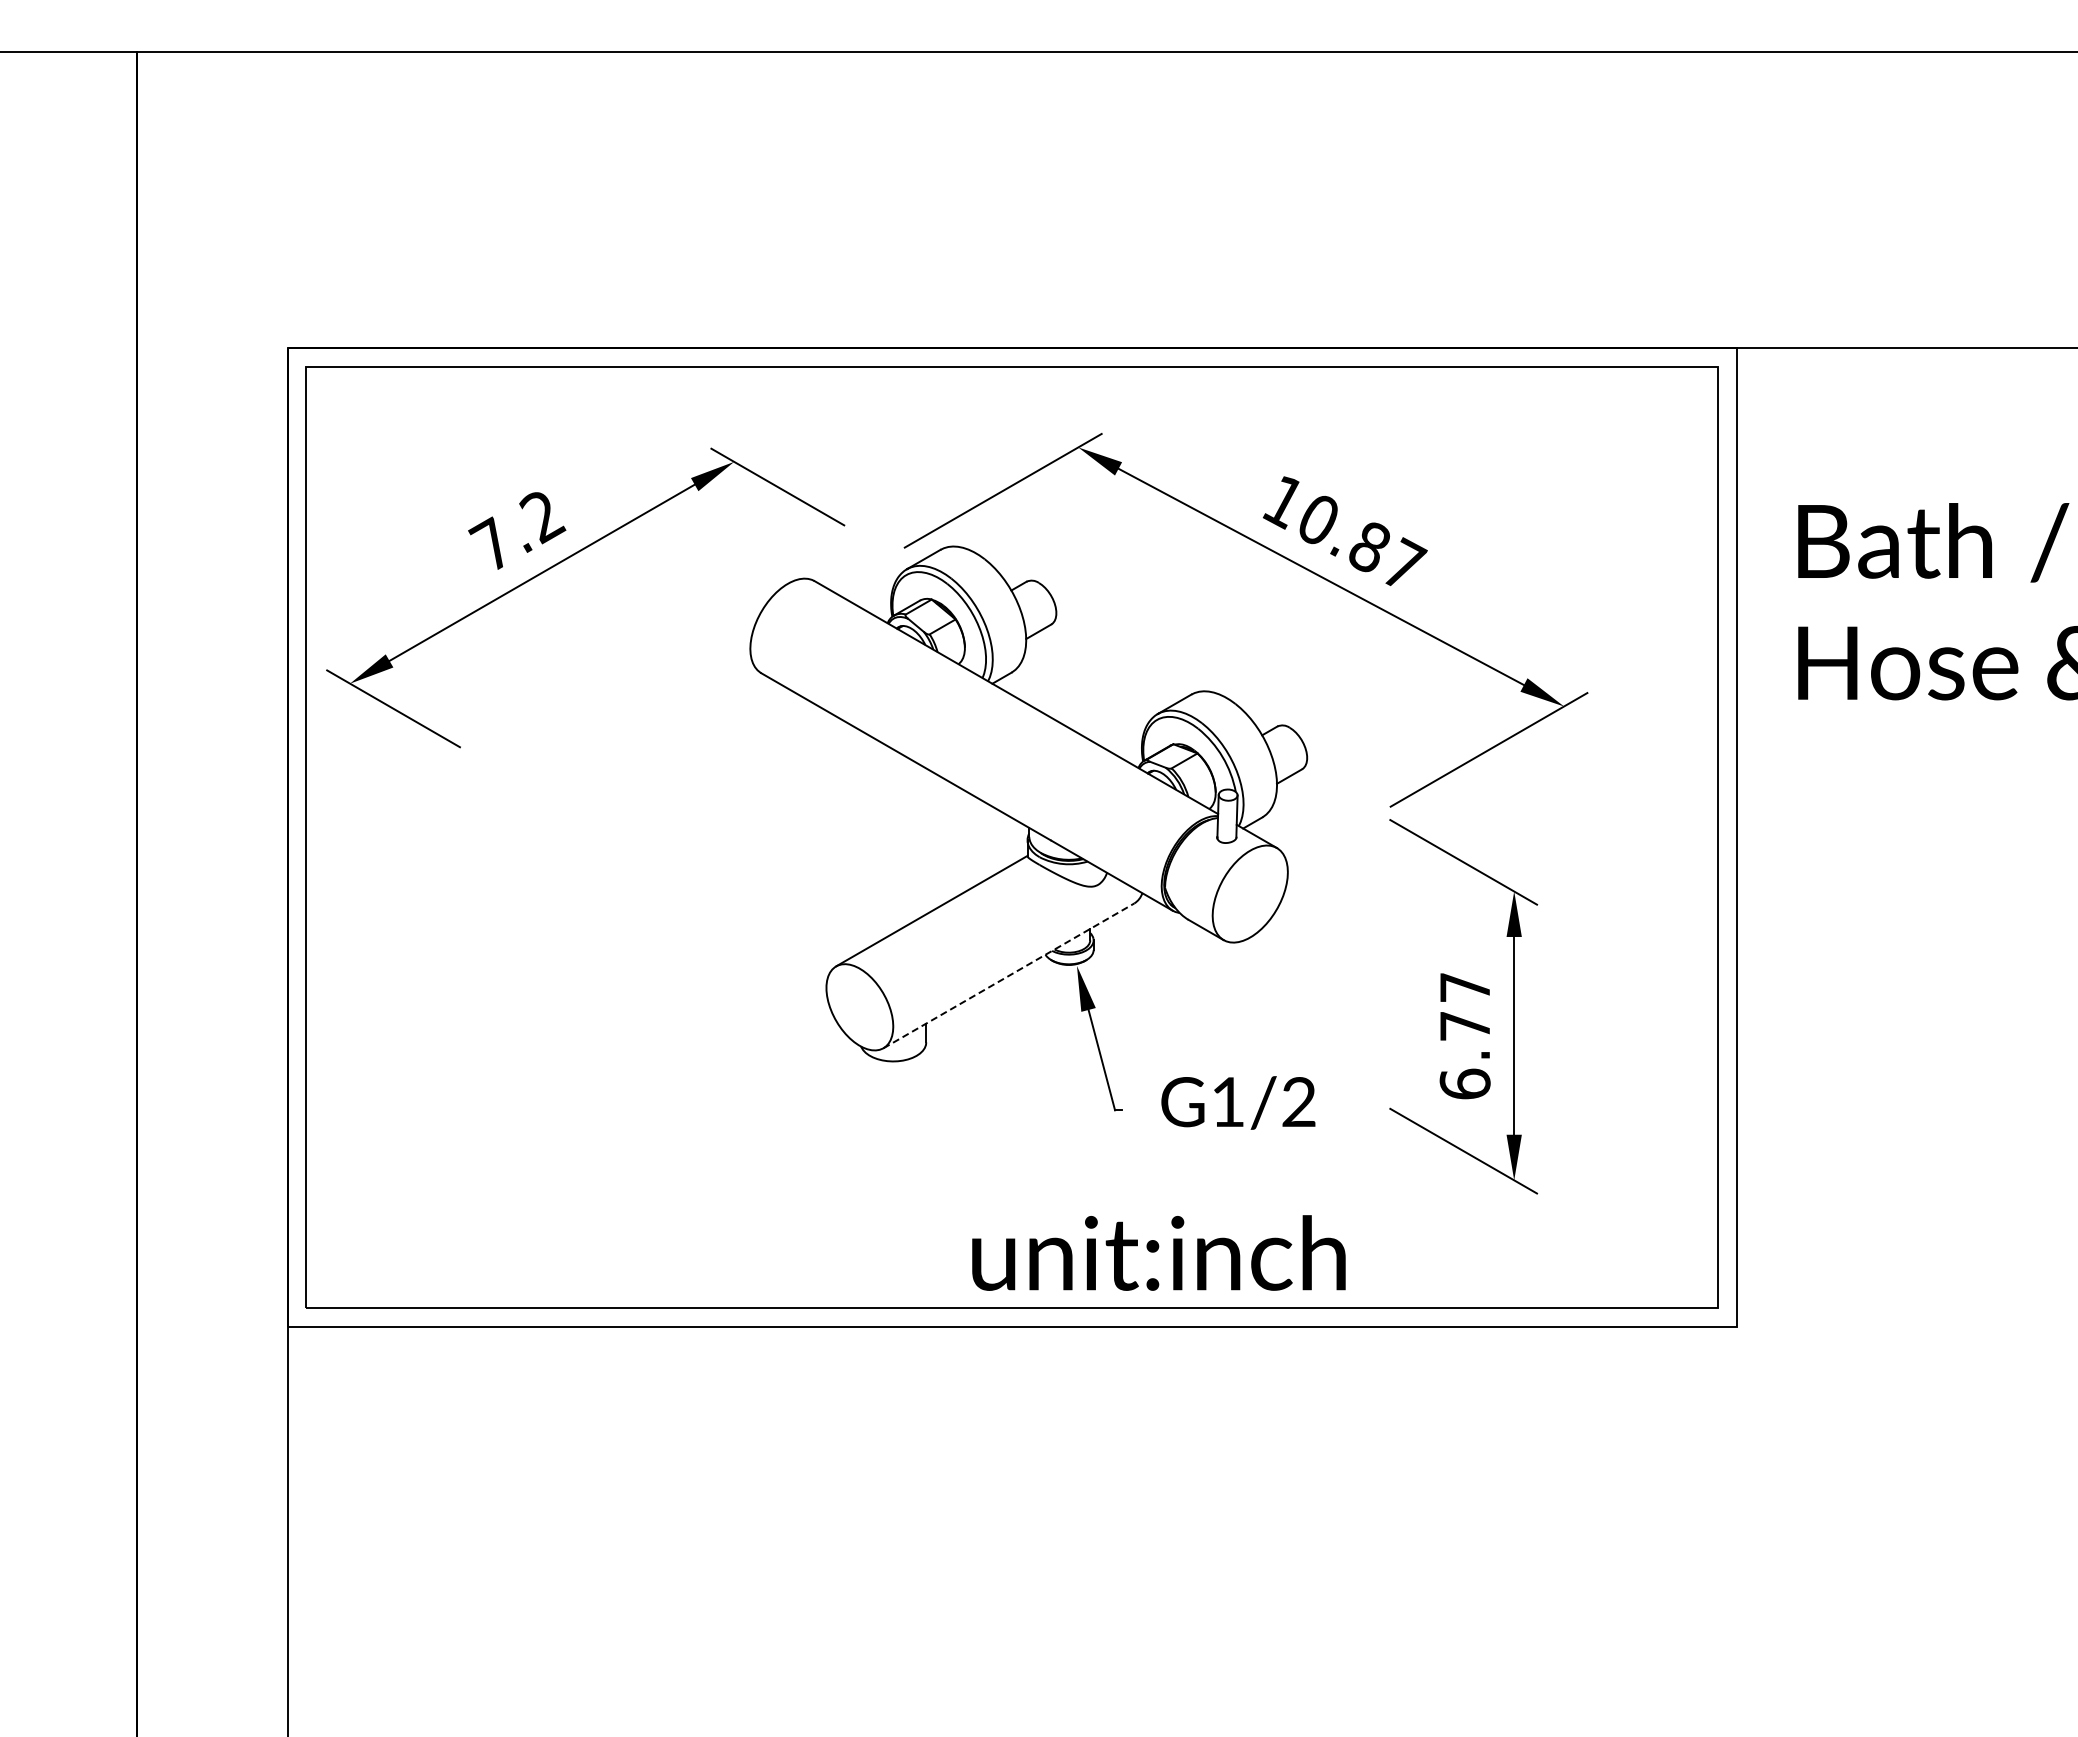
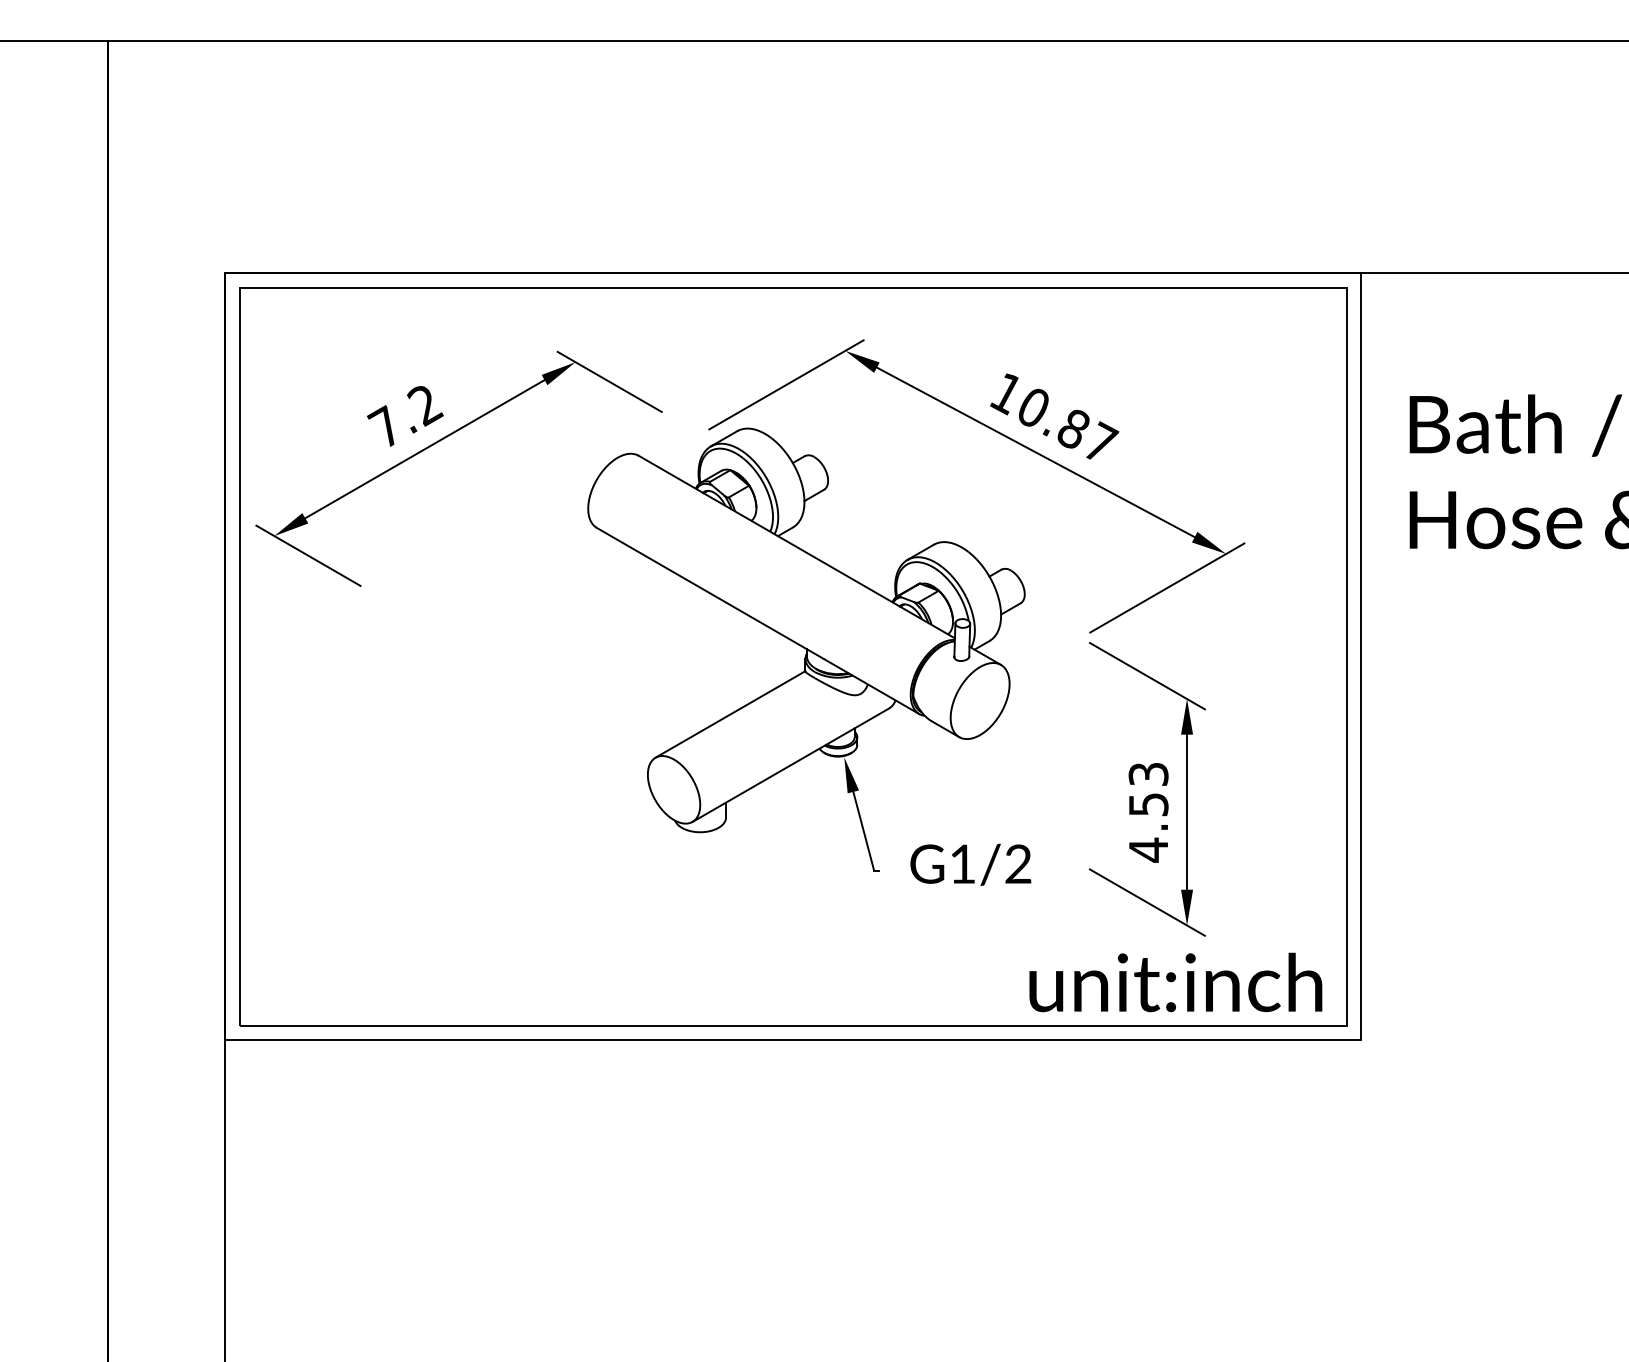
line: (1008, 975) -> (790, 764), dashed -> solid
text: (1464, 1036) -> (1148, 812), 6.77 -> 4.53
text: (1158, 1252) -> (1175, 982), moved

